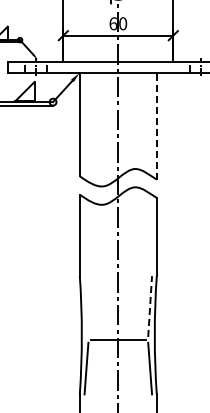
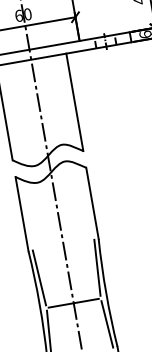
line: (156, 125) -> (74, 101), dashed -> solid
line: (86, 306) -> (39, 277), added
line: (150, 306) -> (97, 267), dashed -> solid

